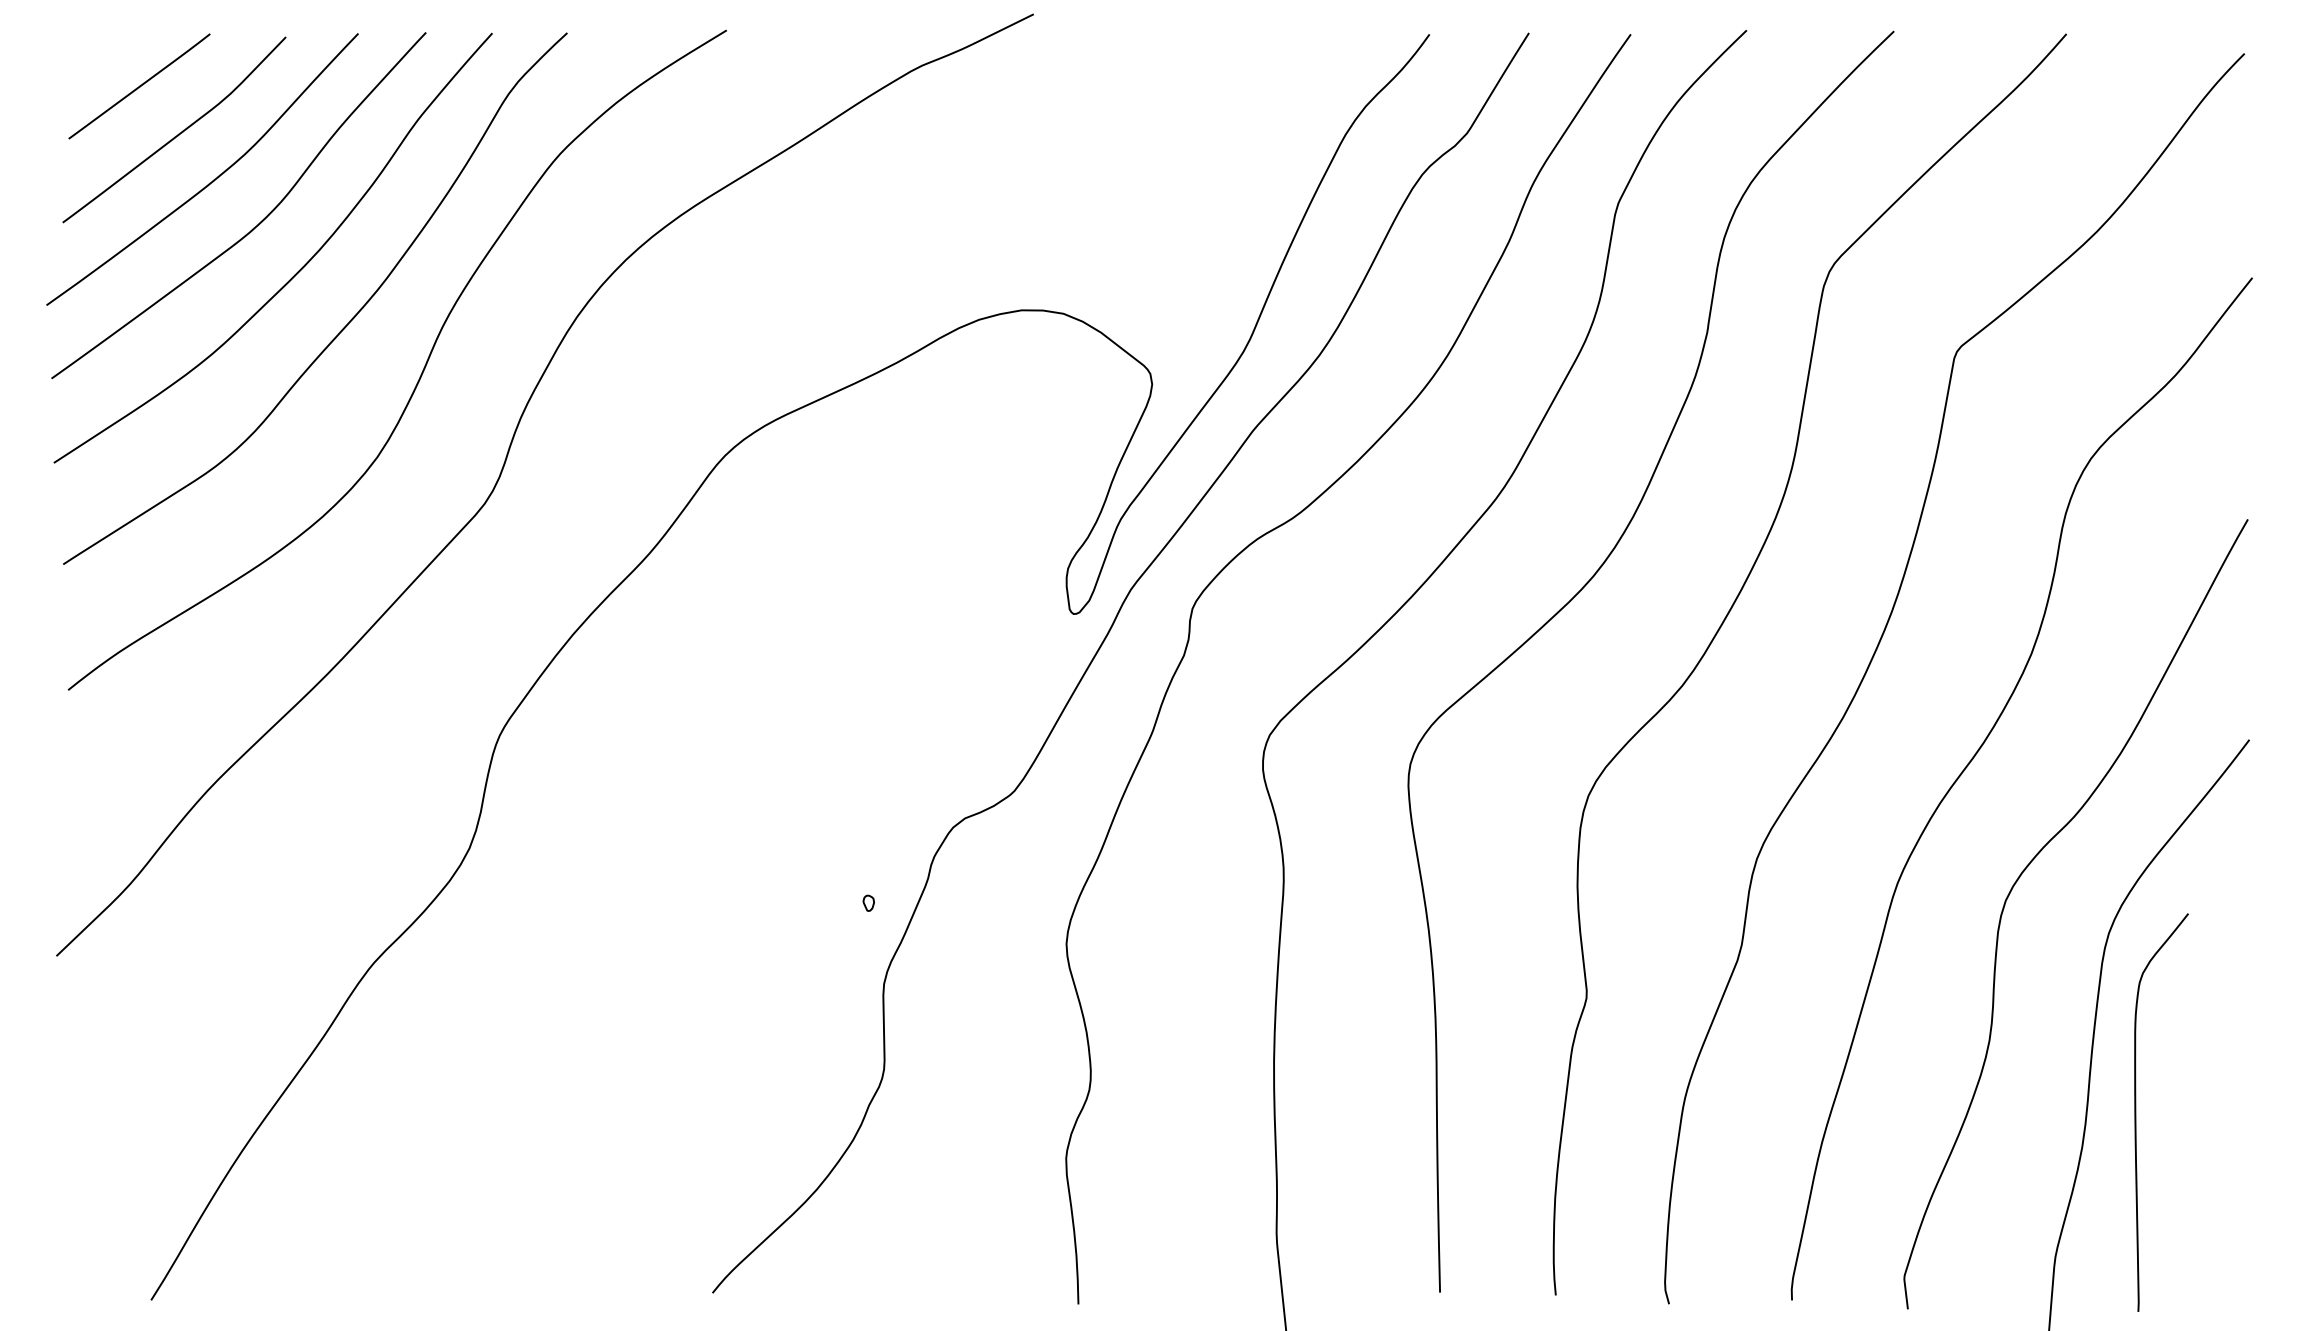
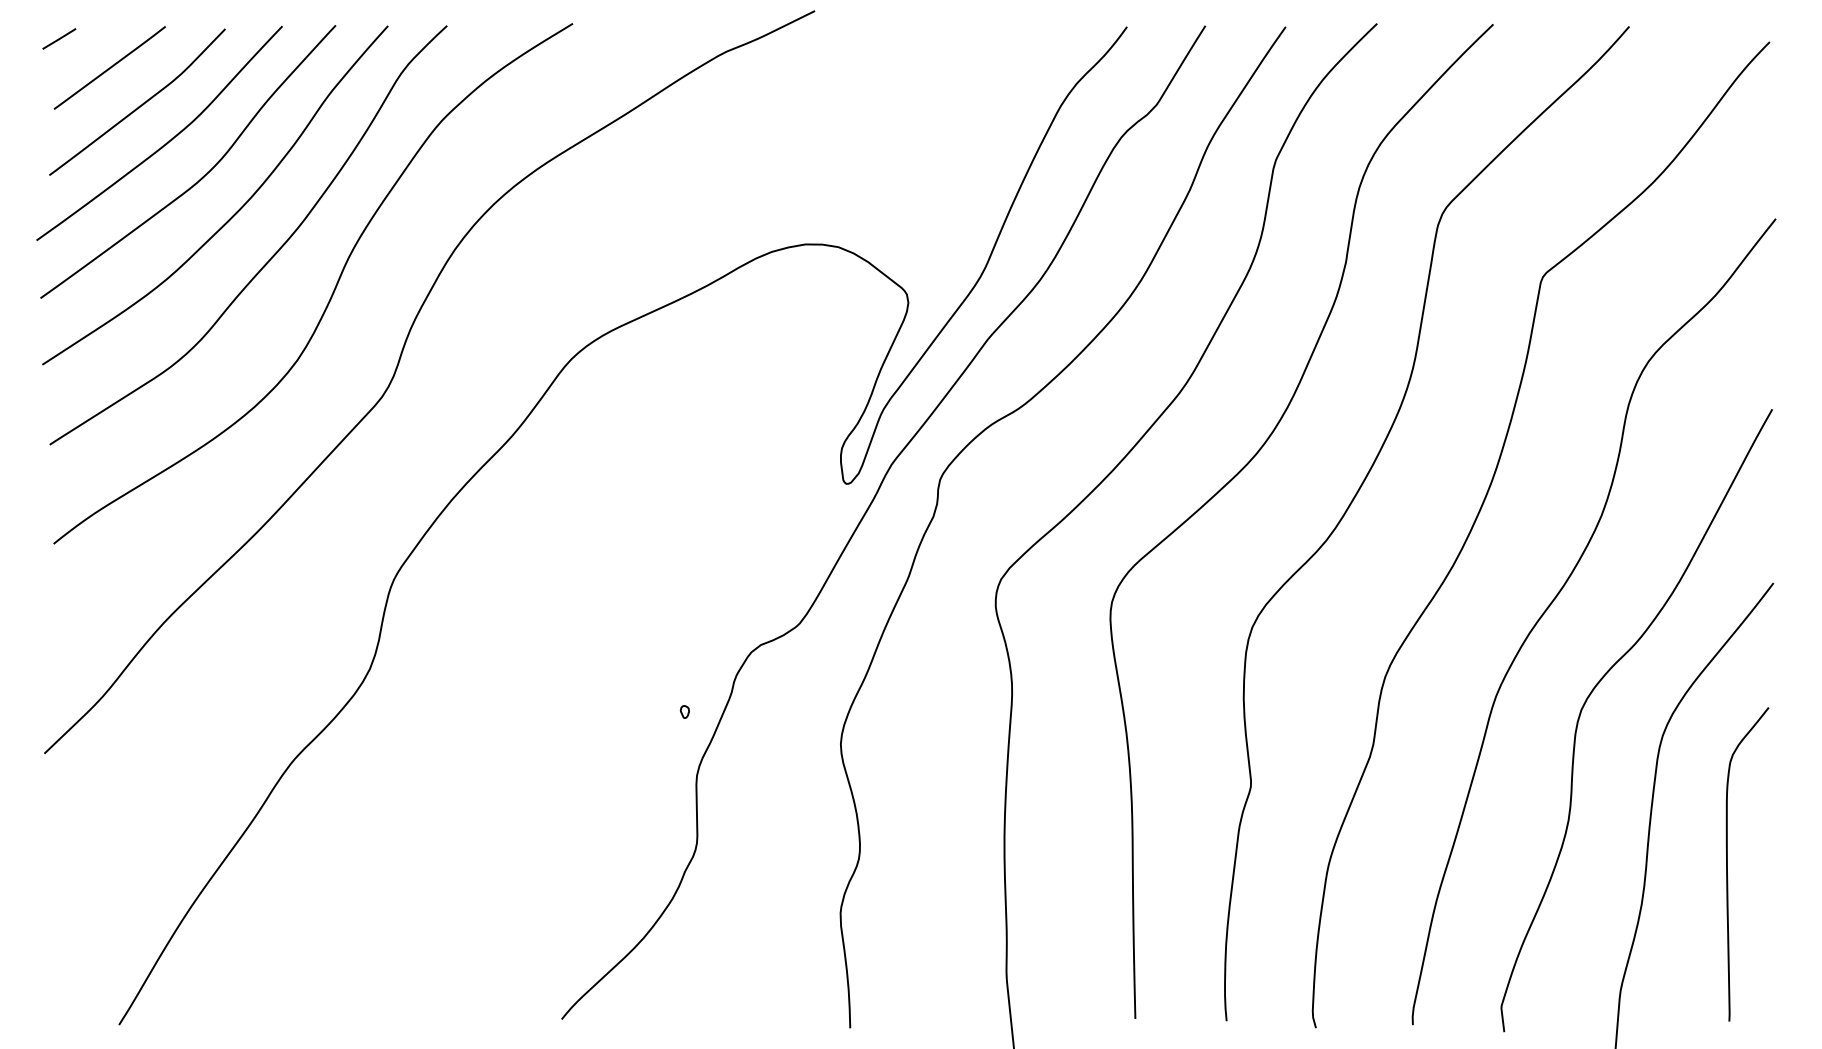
line: (75, 49) -> (59, 38), added
curve: (2136, 1112) -> (1727, 864), moved

